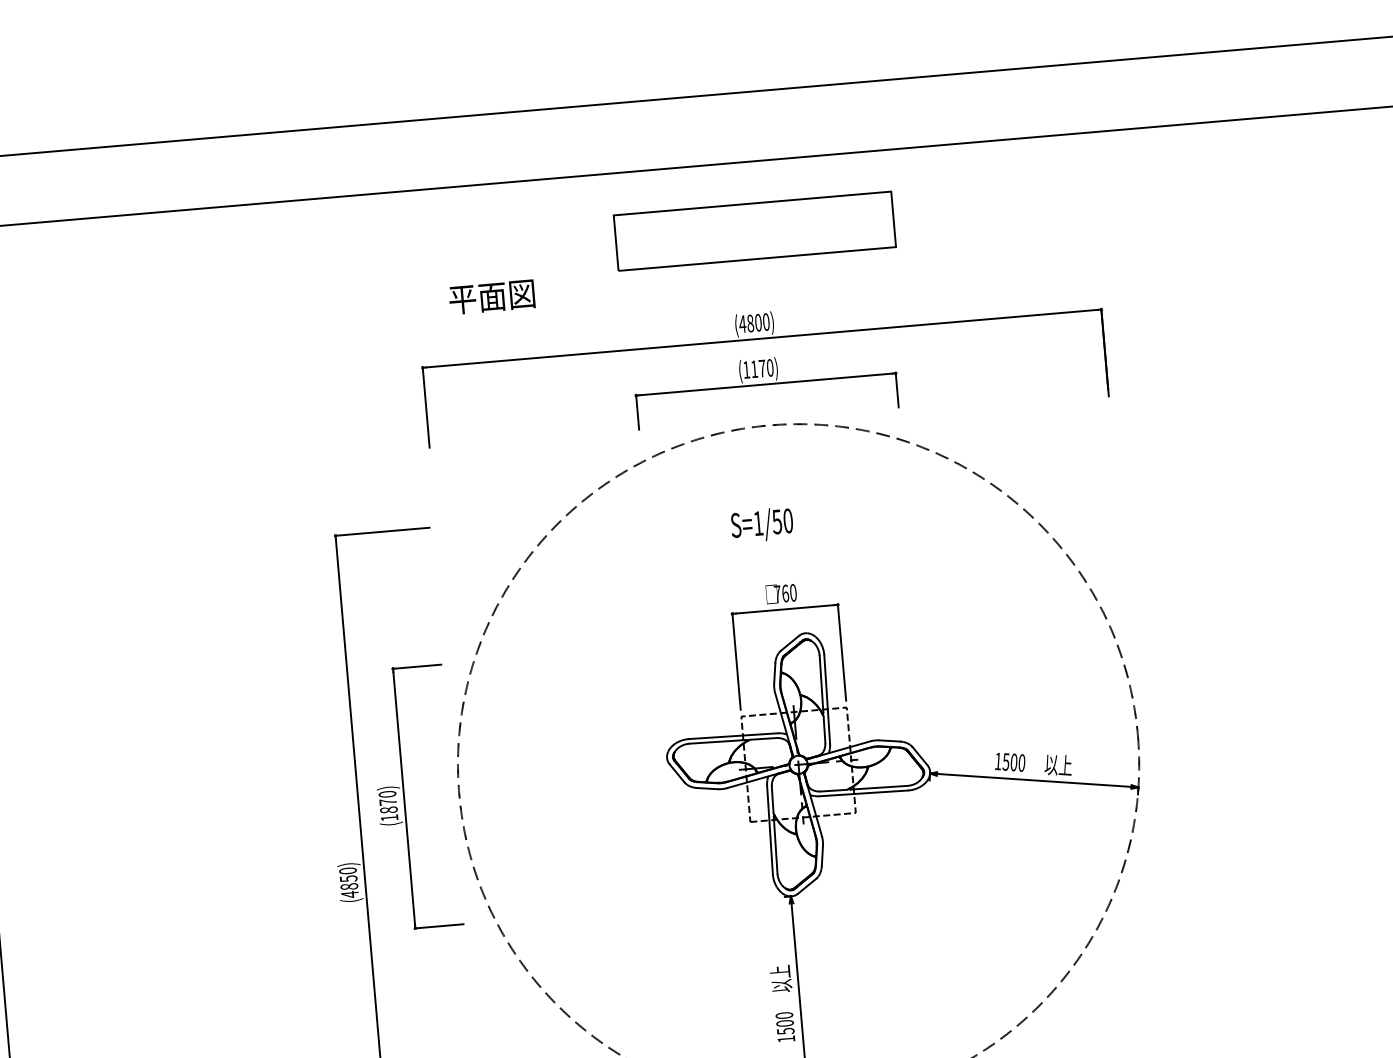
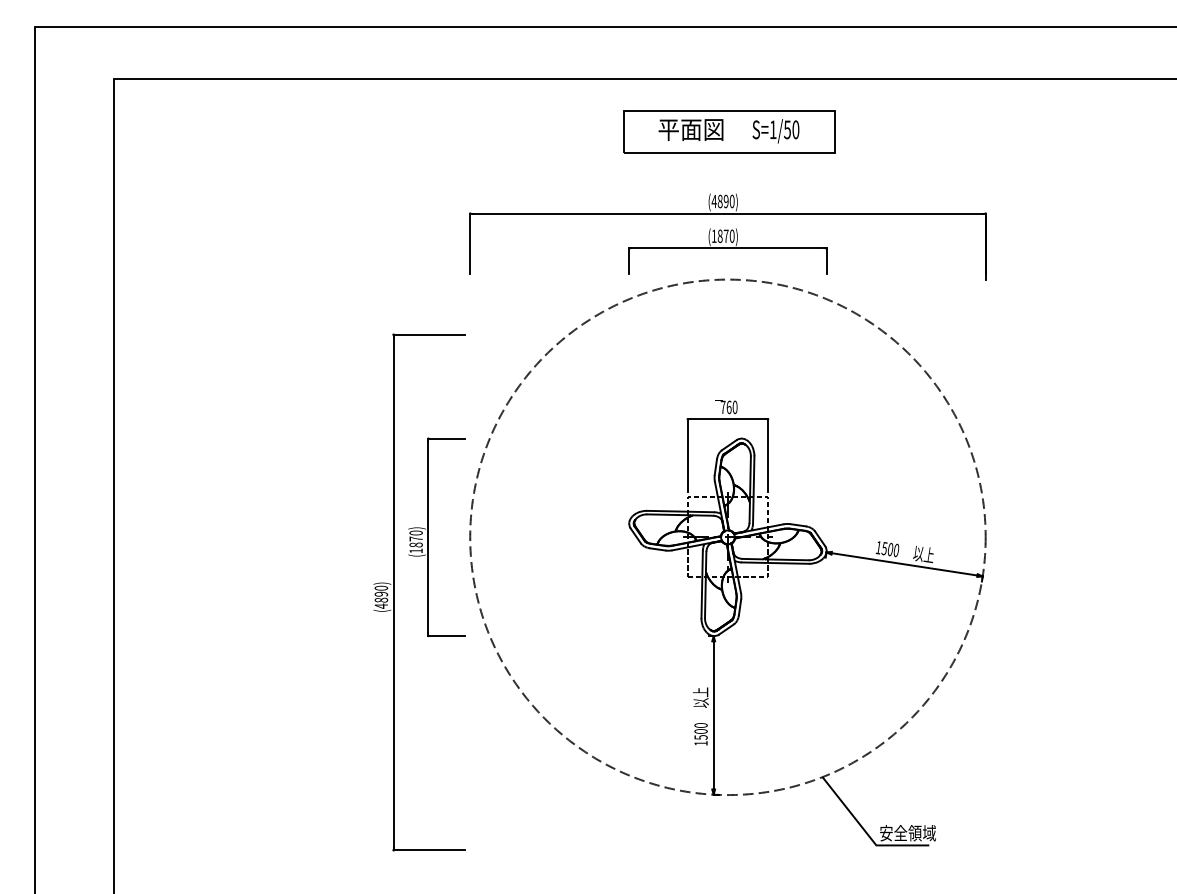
text: (491, 296) -> (690, 129), moved
text: (757, 322) -> (725, 201), (4800) -> (4890)
text: (753, 368) -> (719, 235), (1170) -> (1870)
text: (761, 525) -> (775, 131), moved
text: (347, 877) -> (380, 593), (4850) -> (4890)

